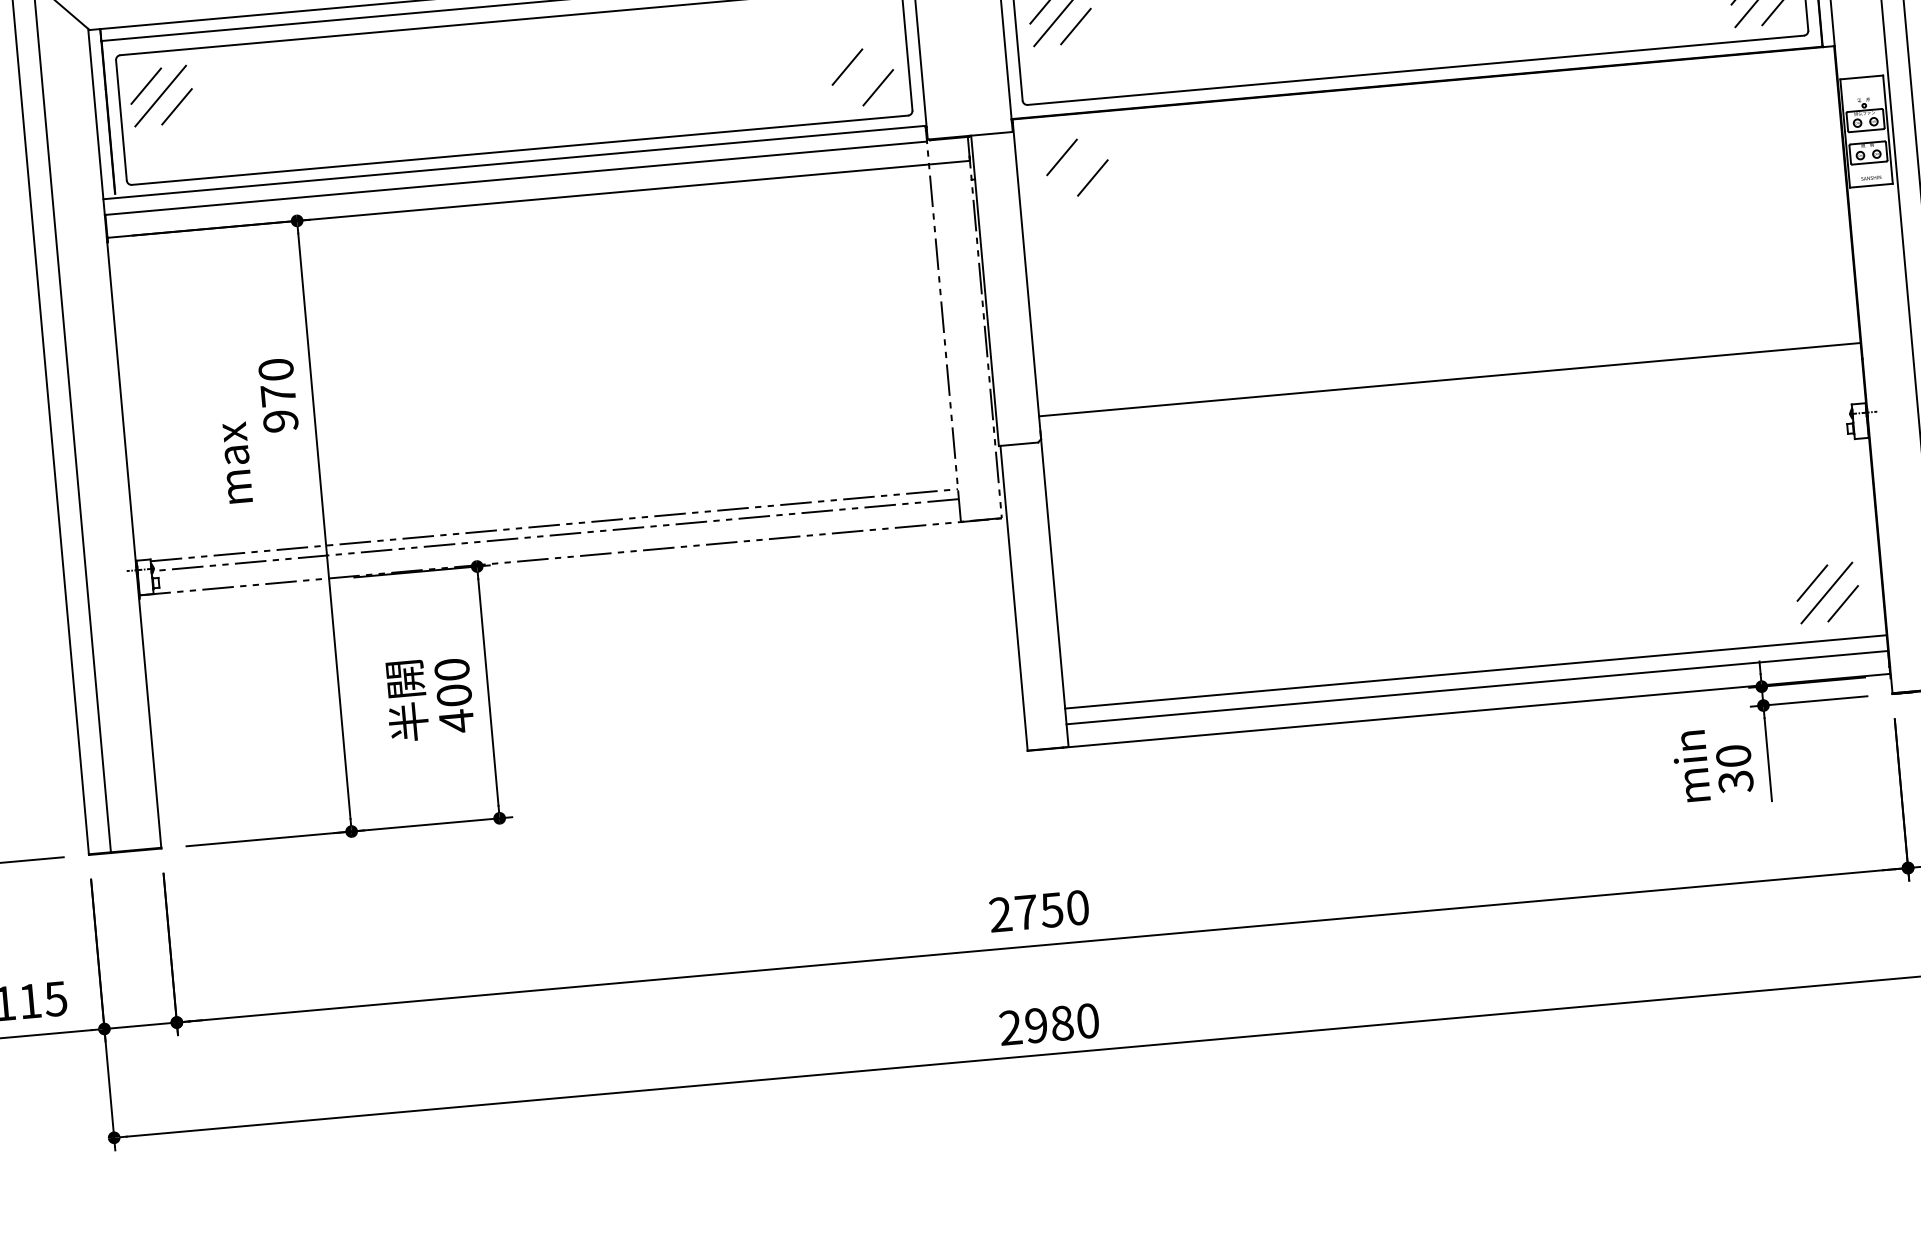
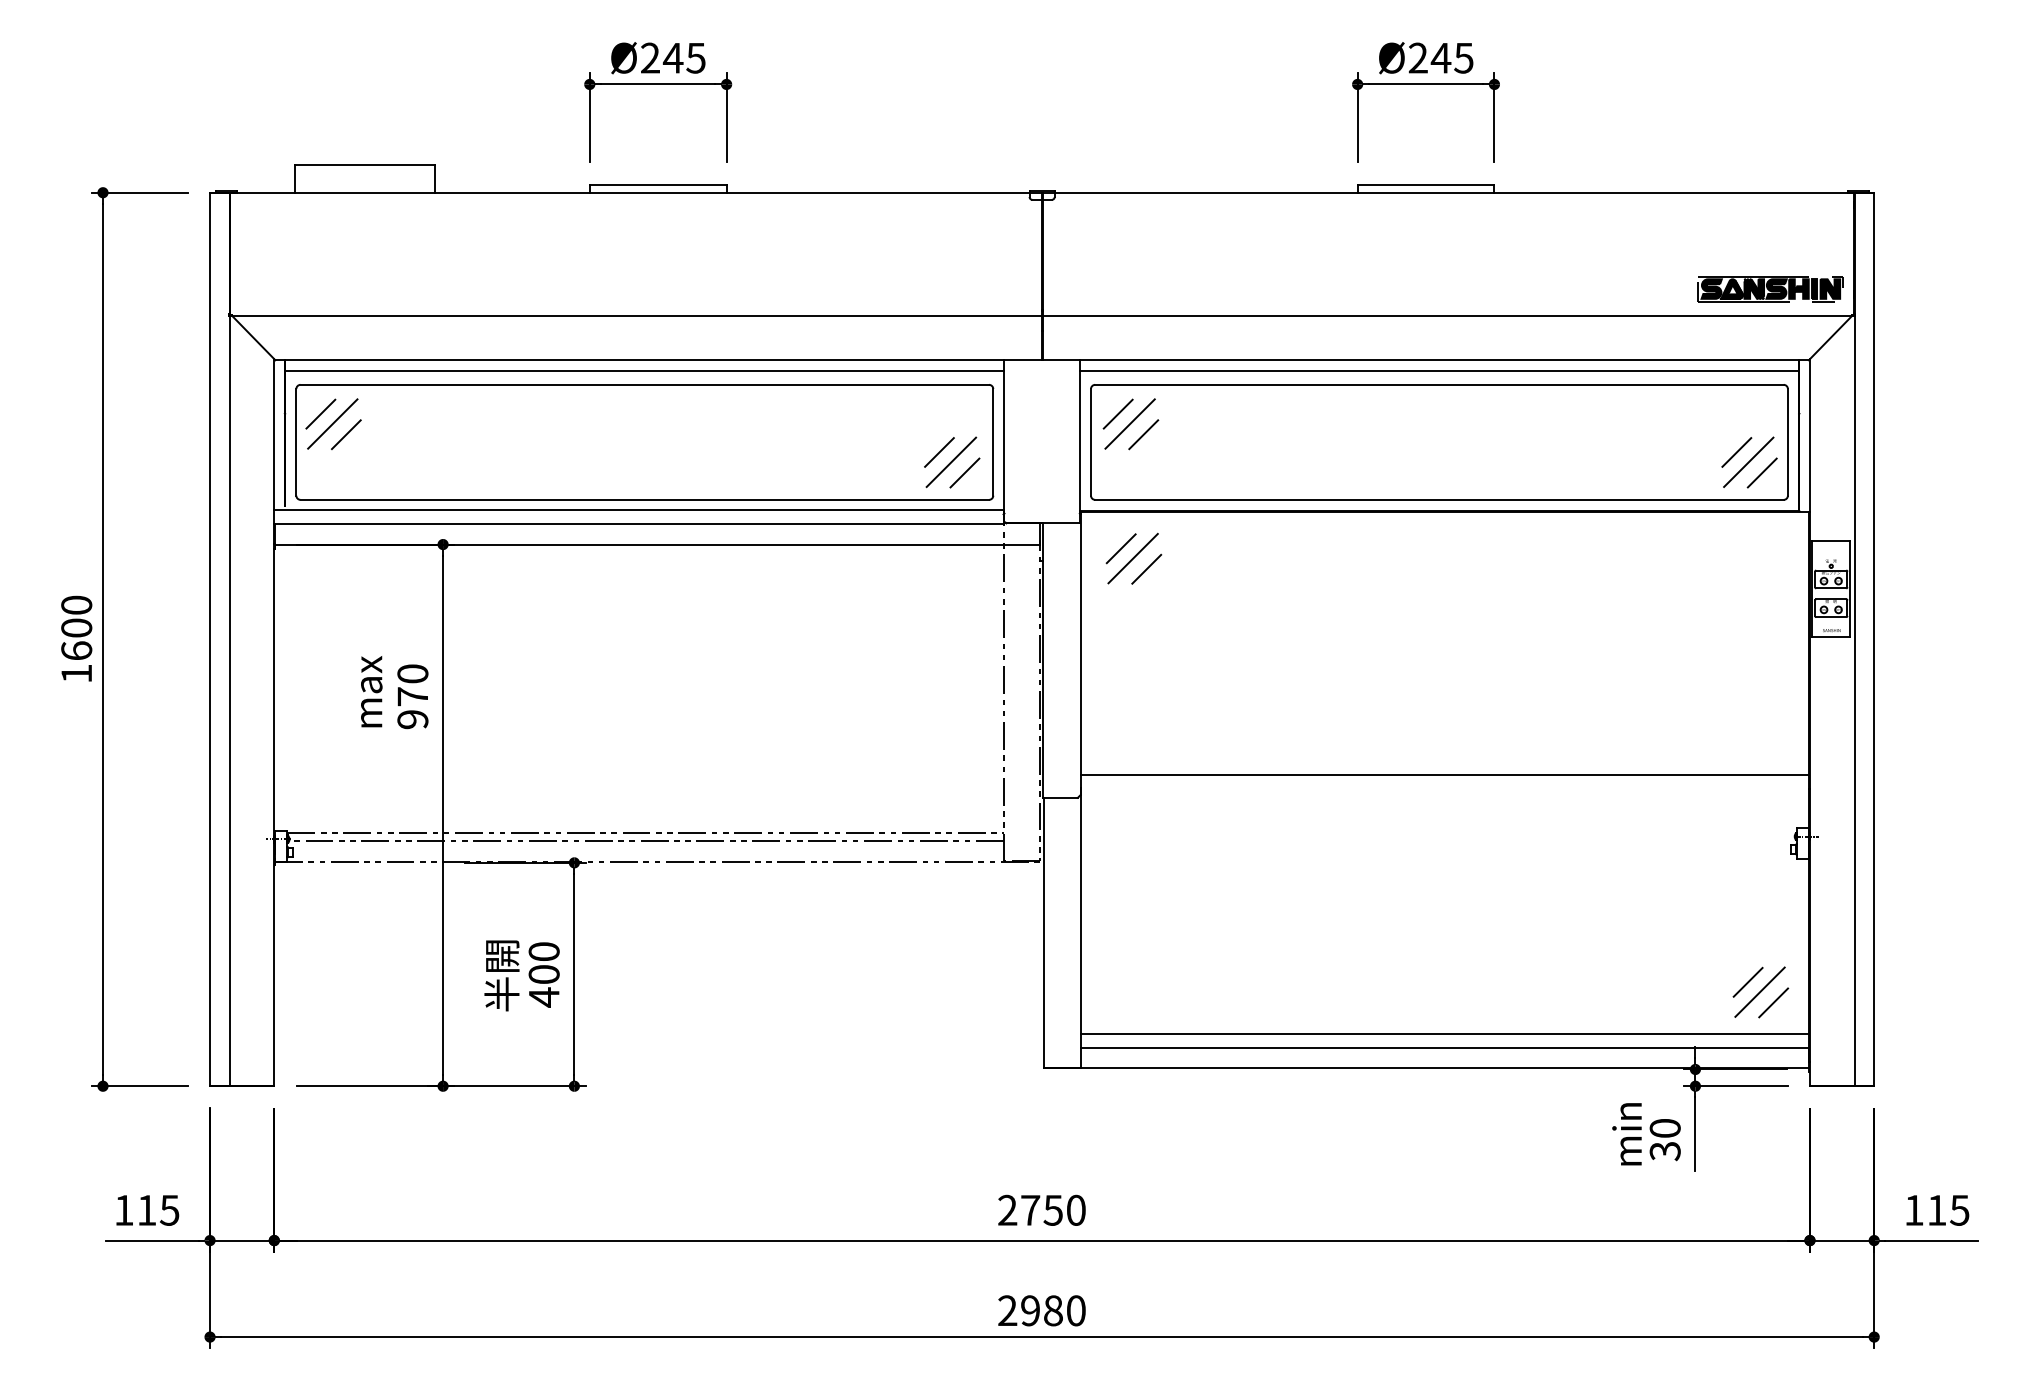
line: (862, 77) -> (951, 462), added
line: (1075, 167) -> (1132, 558), added
text: (237, 462) -> (371, 691), moved

